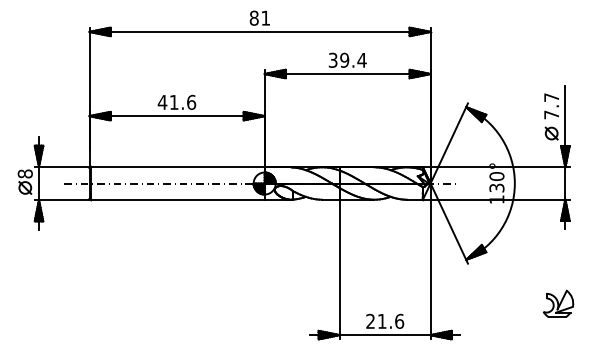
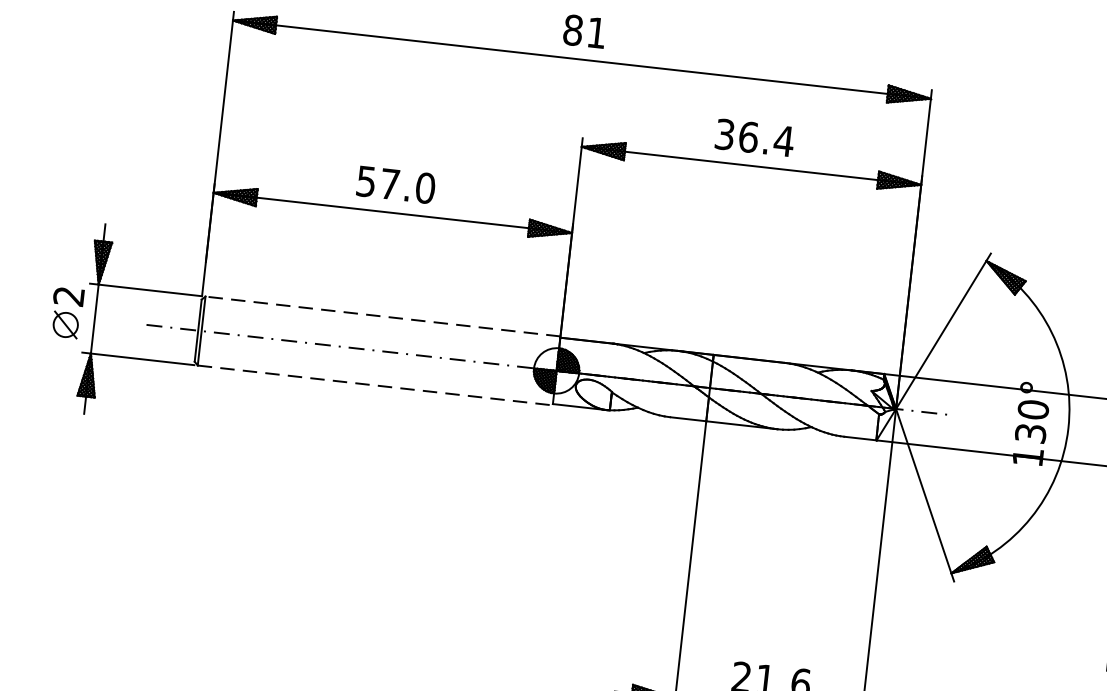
text: (344, 59) -> (748, 135), 39.4 -> 36.4
text: (176, 102) -> (394, 184), 41.6 -> 57.0
line: (177, 166) -> (382, 316), solid -> dashed
text: (24, 173) -> (67, 295), 8 -> 2
line: (177, 200) -> (374, 385), solid -> dashed

